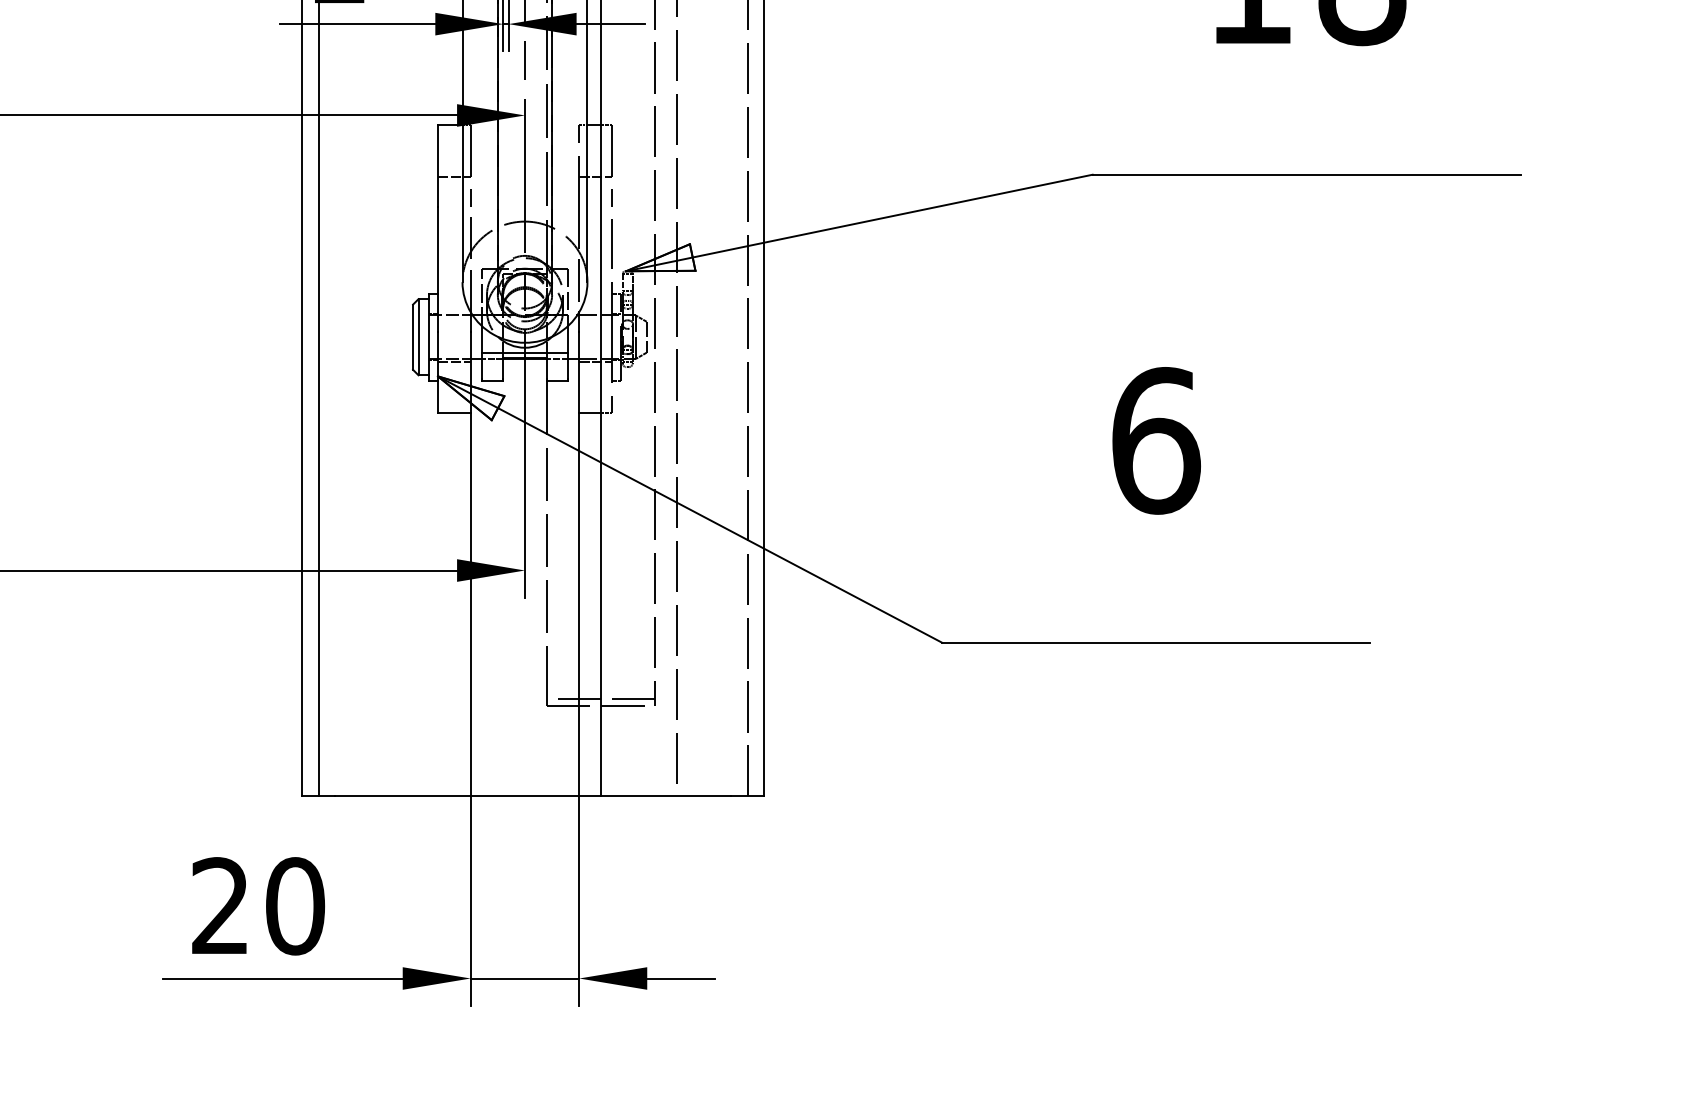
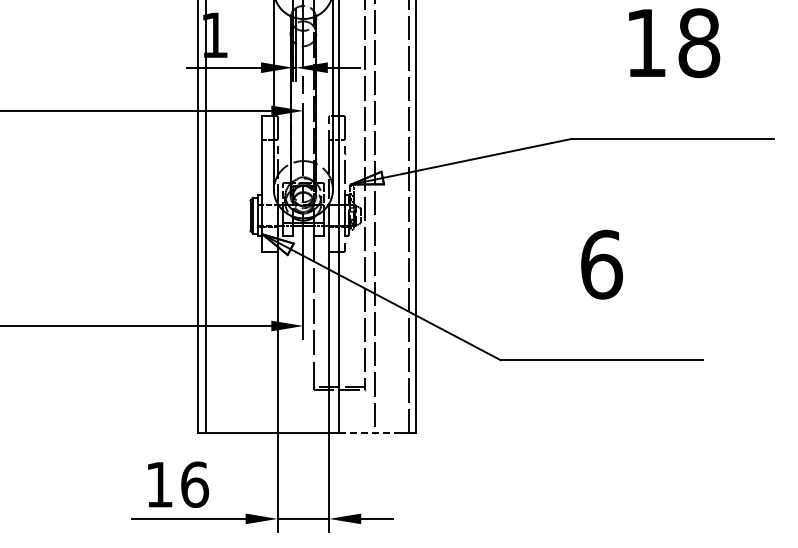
line: (666, 795) -> (370, 432), solid -> dashed
text: (258, 905) -> (177, 484), 20 -> 16

